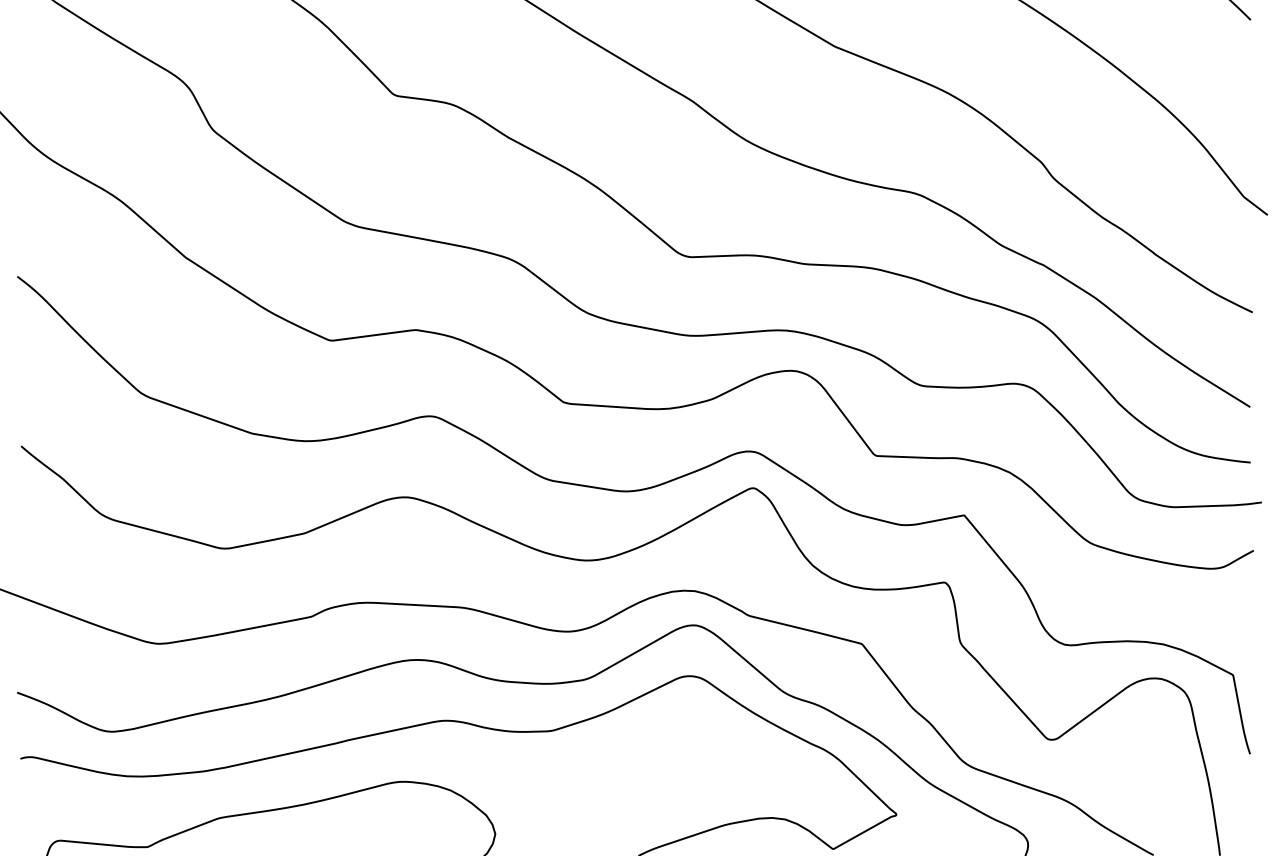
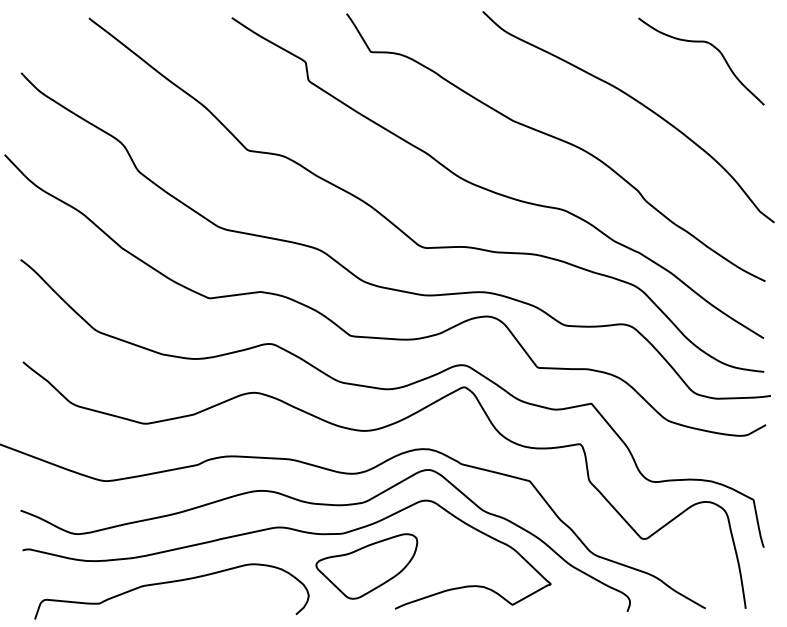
part: (590, 785) -> (366, 566), added

